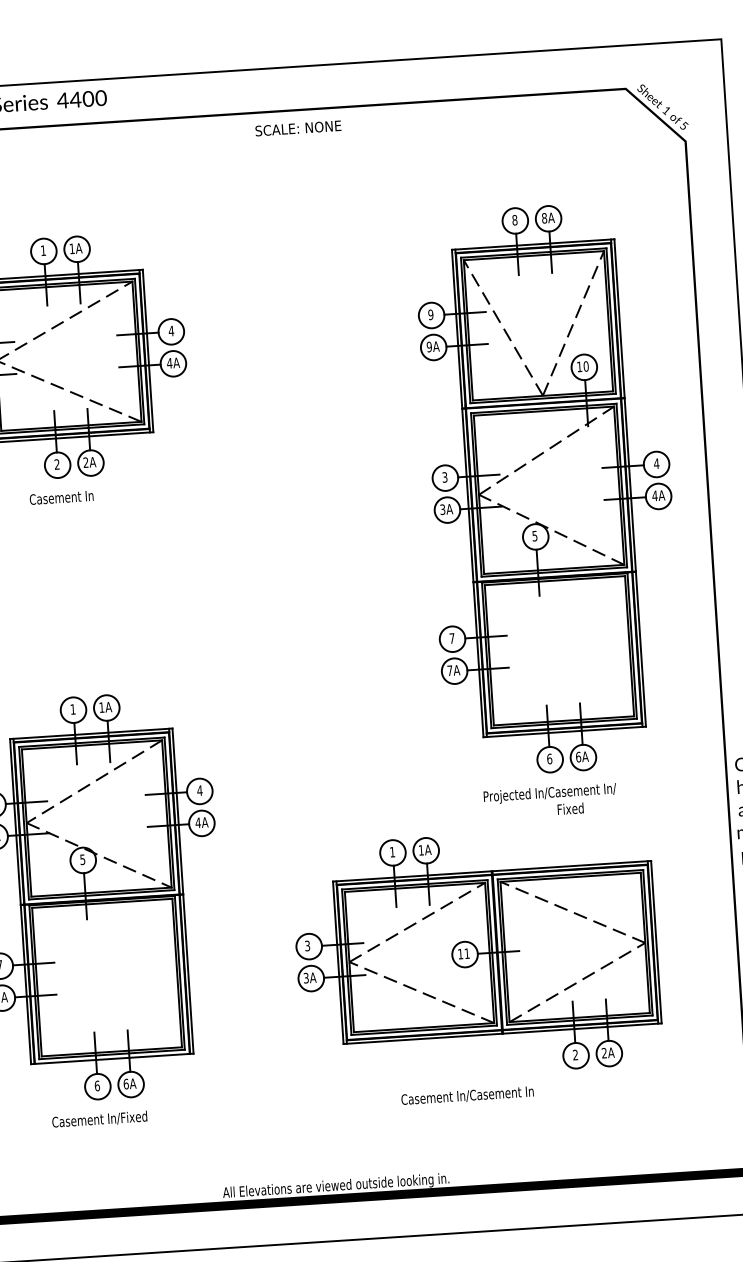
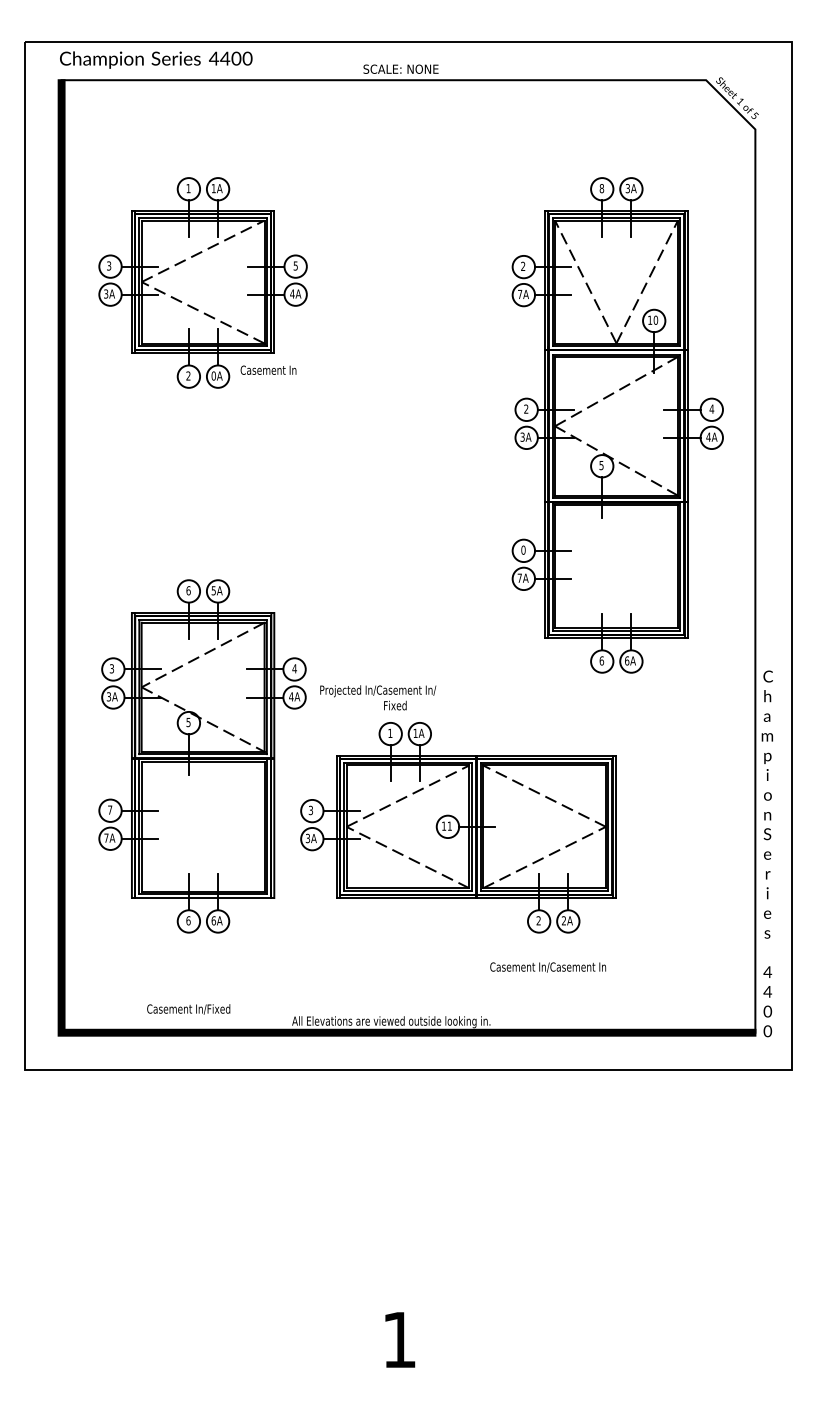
text: (297, 127) -> (400, 68), moved
text: (544, 218) -> (627, 188), 8A -> 3A
text: (431, 314) -> (523, 266), 9 -> 2
text: (171, 330) -> (295, 265), 4 -> 5
text: (428, 347) -> (519, 294), 9A -> 7A
text: (85, 462) -> (213, 375), 2A -> 0A
text: (445, 477) -> (526, 409), 3 -> 2
text: (61, 496) -> (268, 369), moved
text: (452, 637) -> (523, 549), 7 -> 0
text: (101, 707) -> (213, 590), 1A -> 5A
text: (72, 709) -> (188, 590), 1 -> 6
text: (550, 800) -> (378, 697), moved
part: (477, 954) -> (458, 827), moved
text: (466, 1096) -> (547, 967), moved
text: (99, 1119) -> (188, 1009), moved

